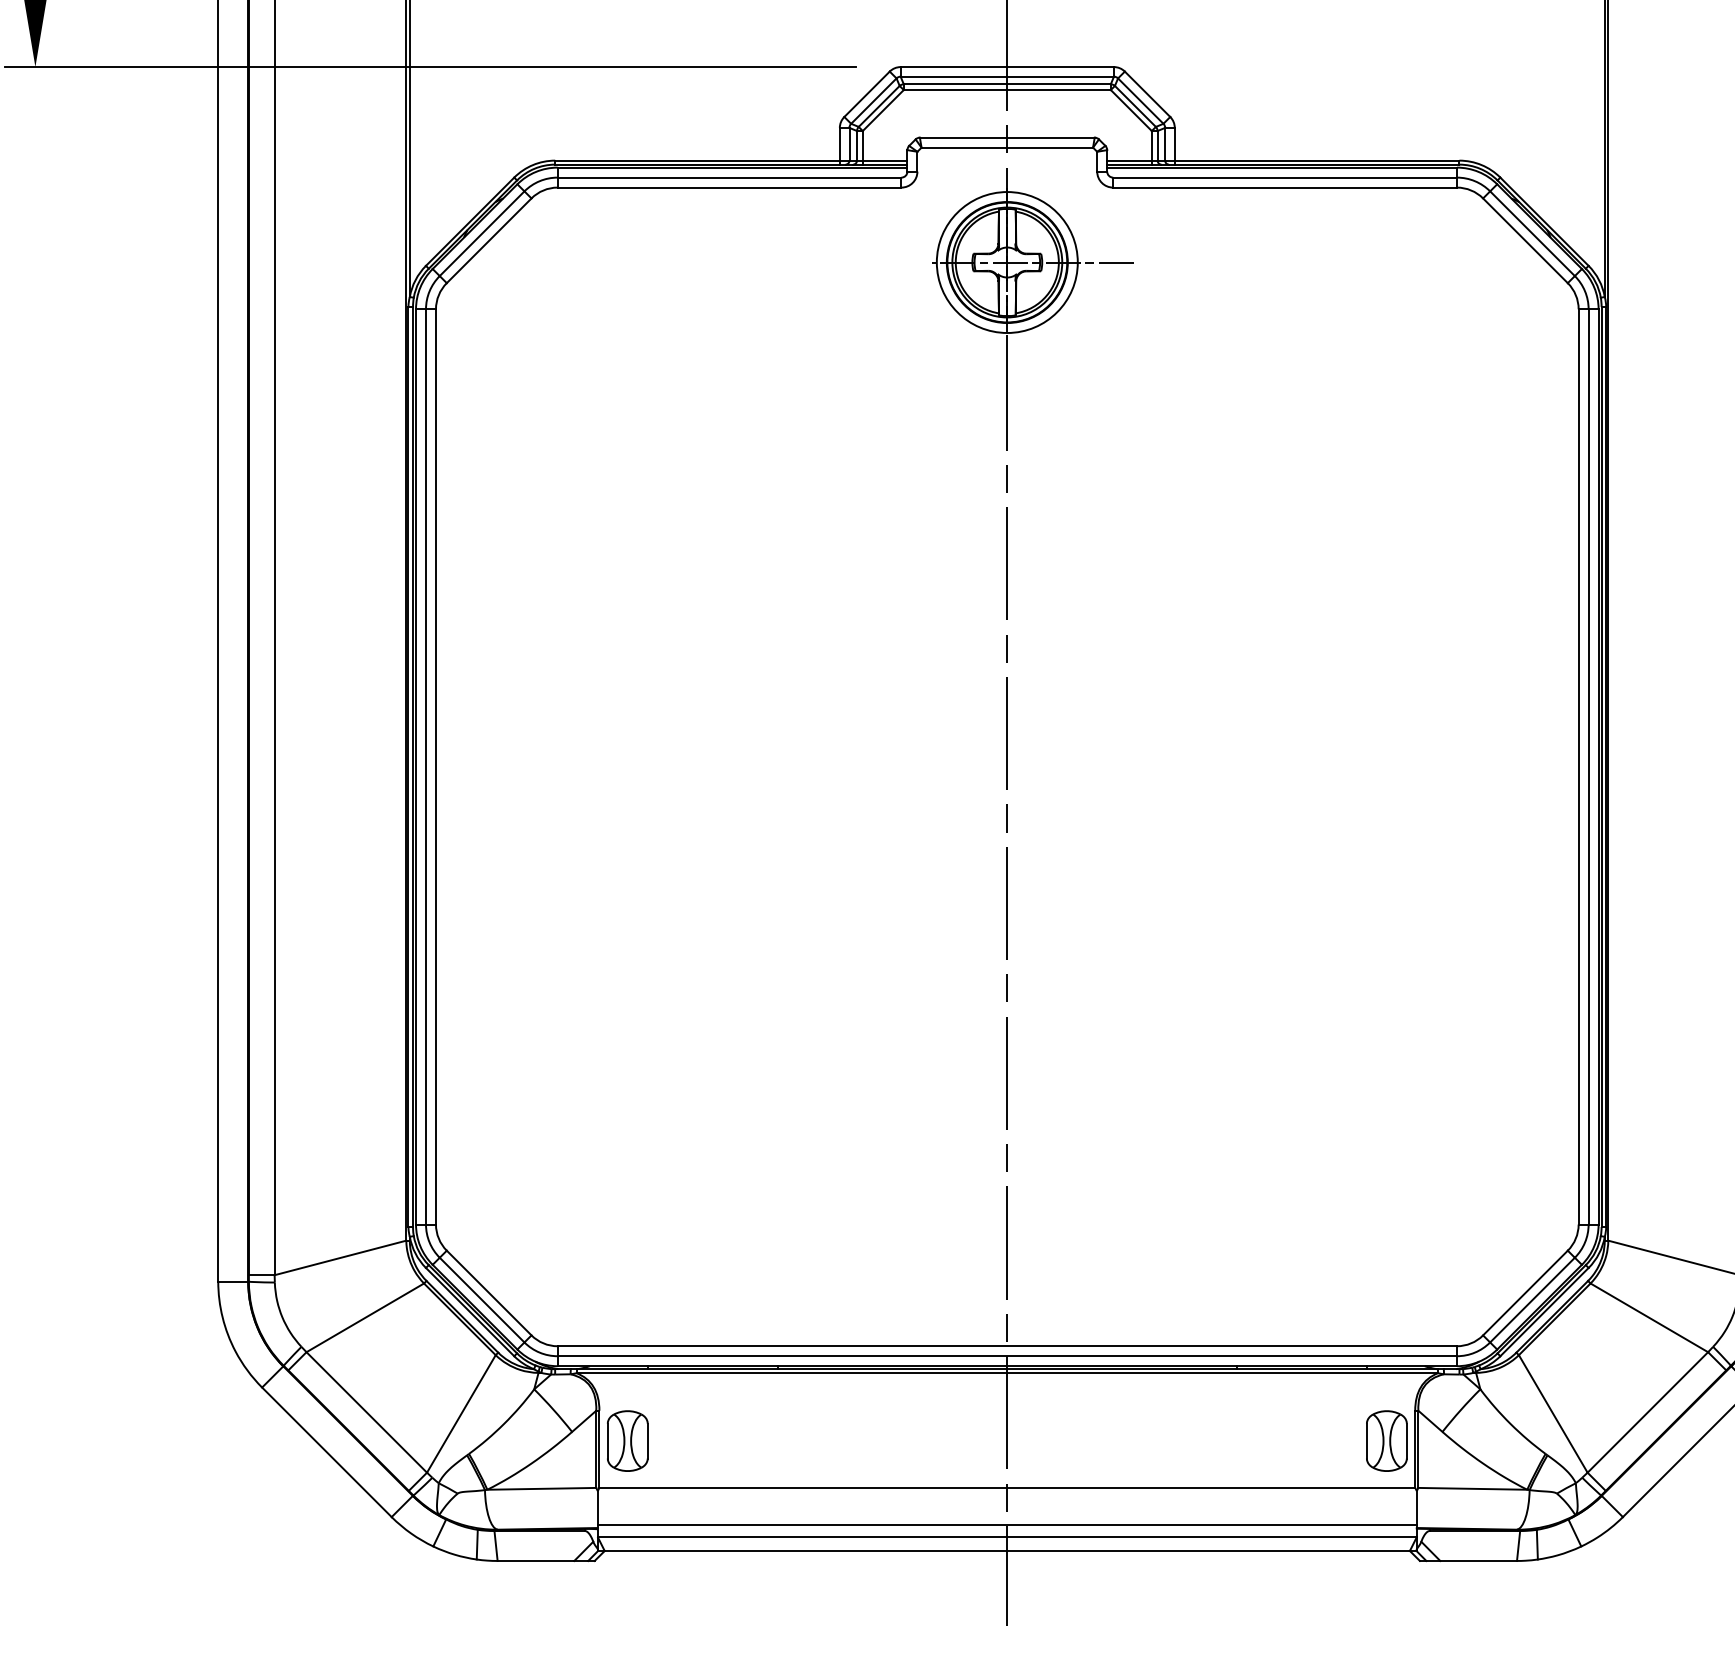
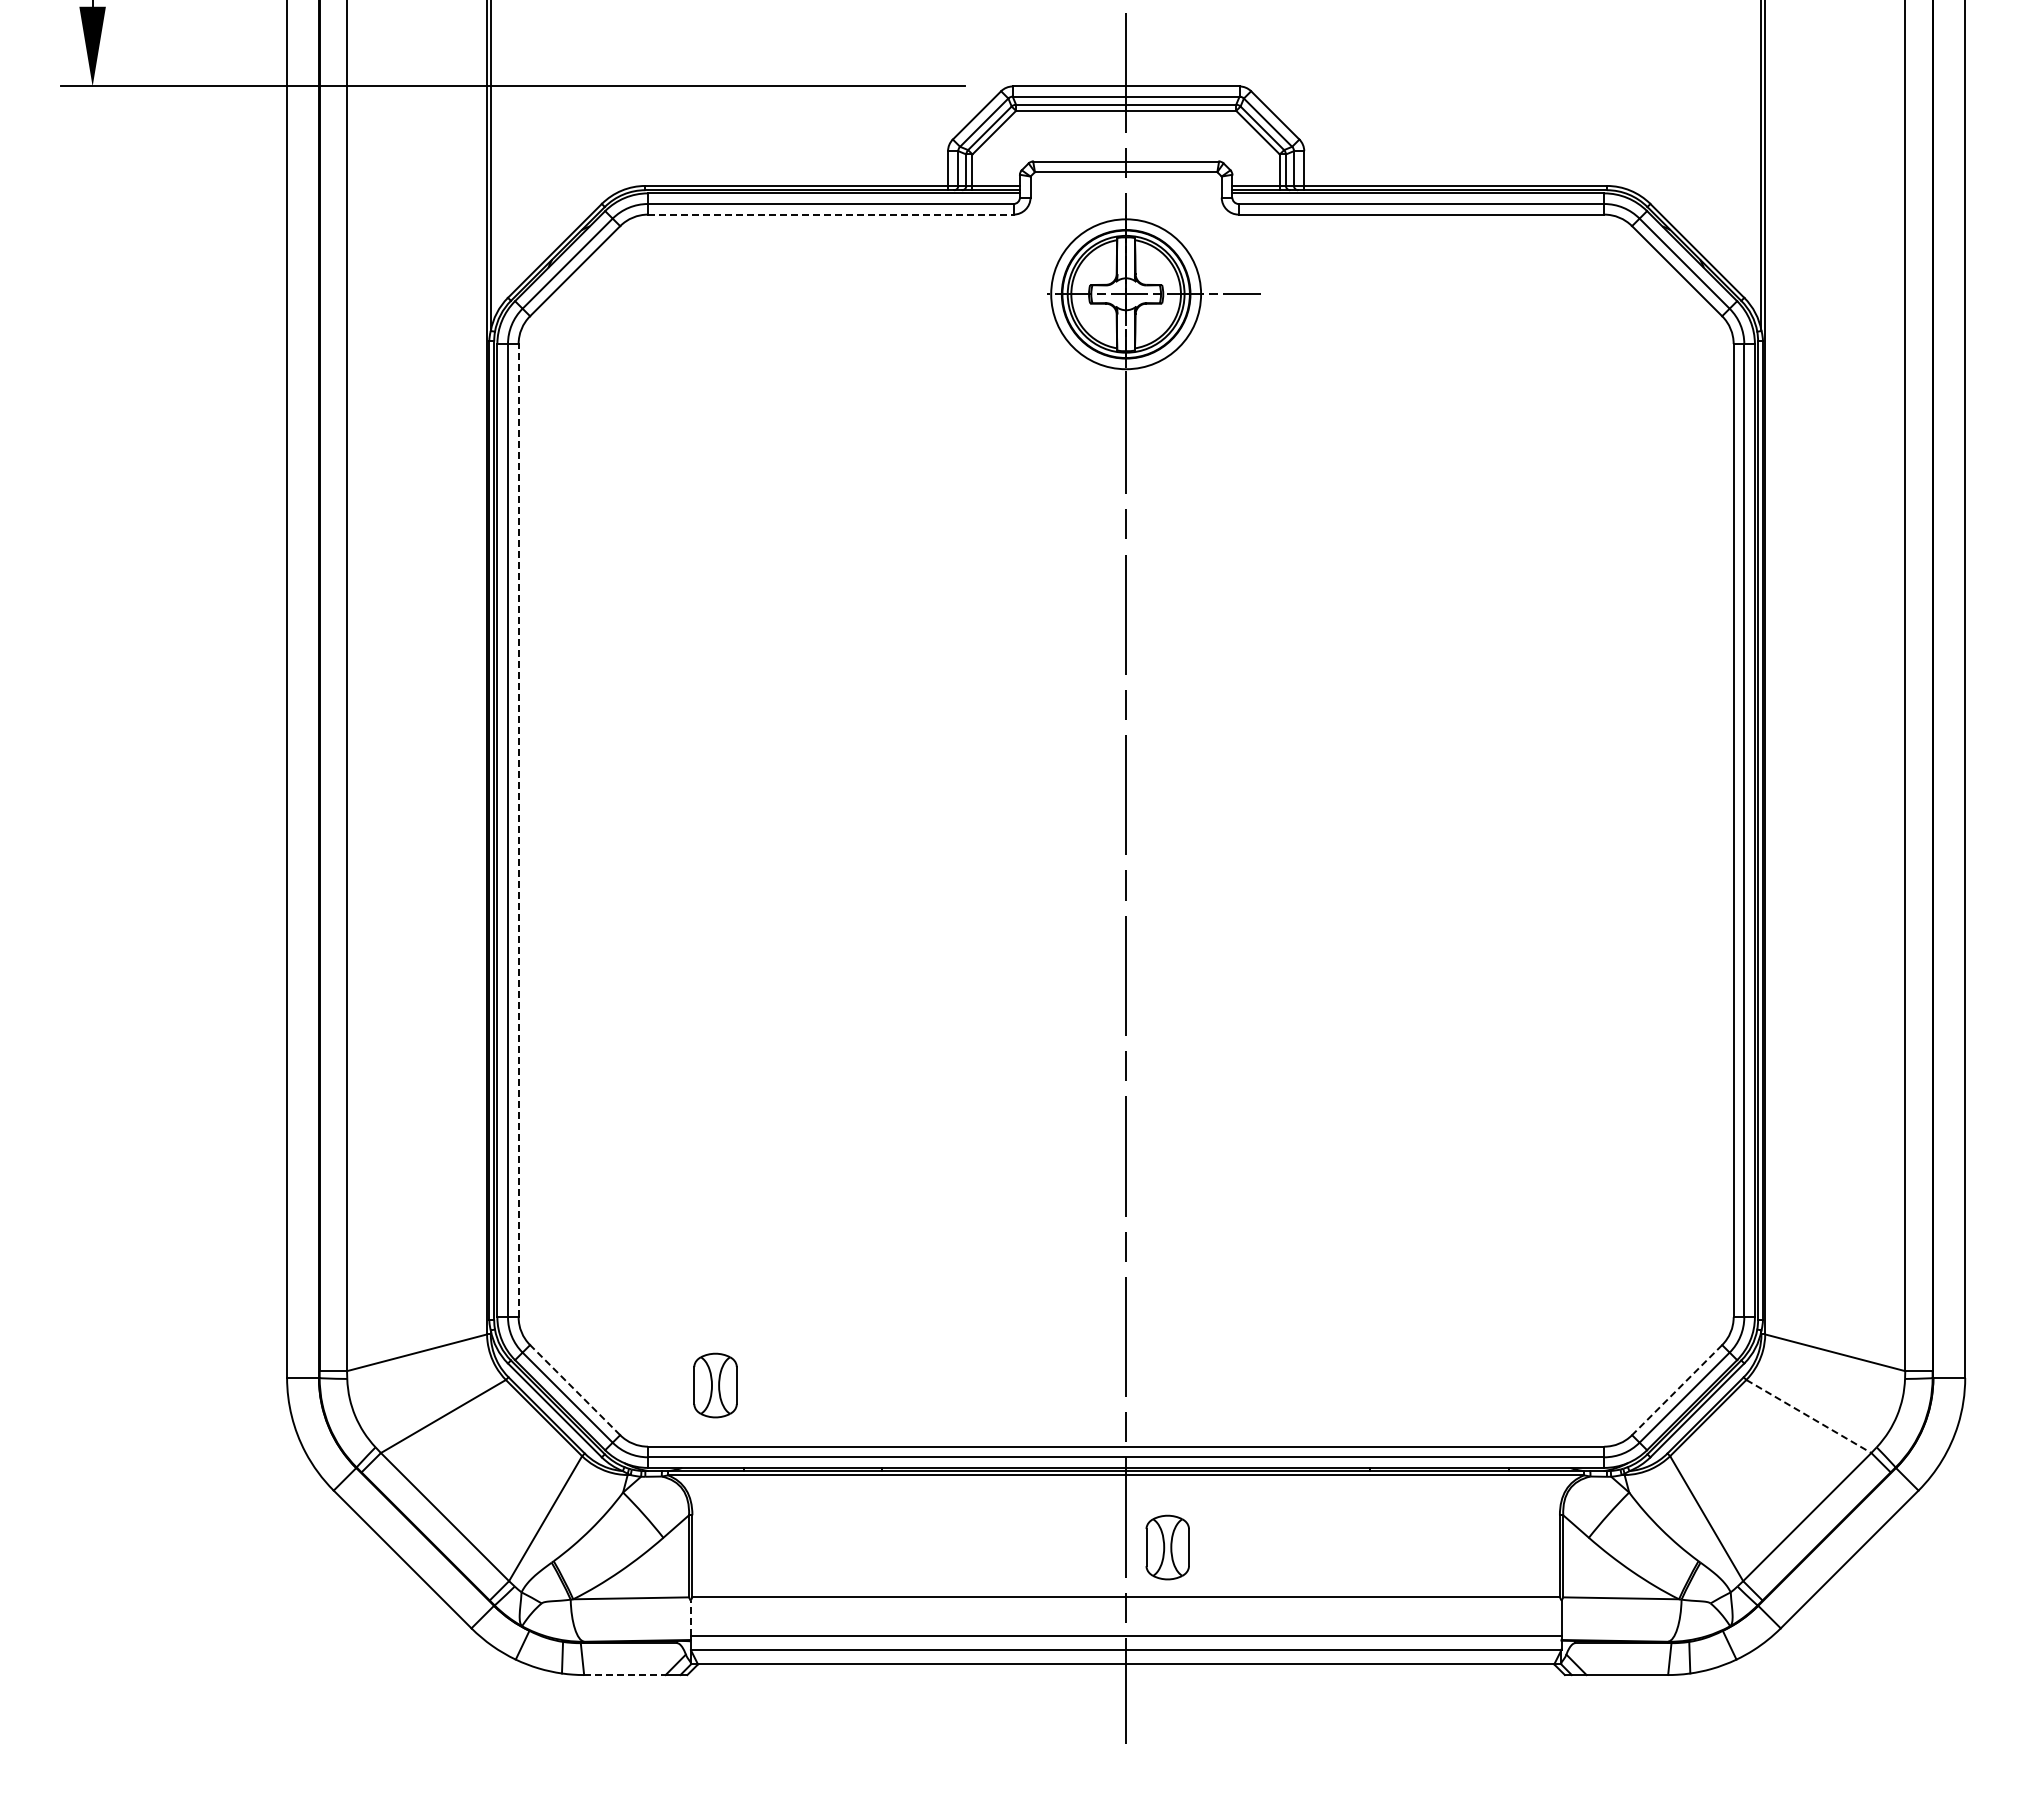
line: (729, 187) -> (830, 214), solid -> dashed
line: (435, 766) -> (518, 830), solid -> dashed
line: (489, 1293) -> (575, 1390), solid -> dashed
line: (1525, 1293) -> (1677, 1390), solid -> dashed
line: (1649, 1317) -> (1809, 1416), solid -> dashed
part: (627, 1441) -> (715, 1385), moved
part: (1386, 1441) -> (1167, 1547), moved
line: (597, 1507) -> (690, 1618), solid -> dashed
line: (535, 1561) -> (624, 1675), solid -> dashed

